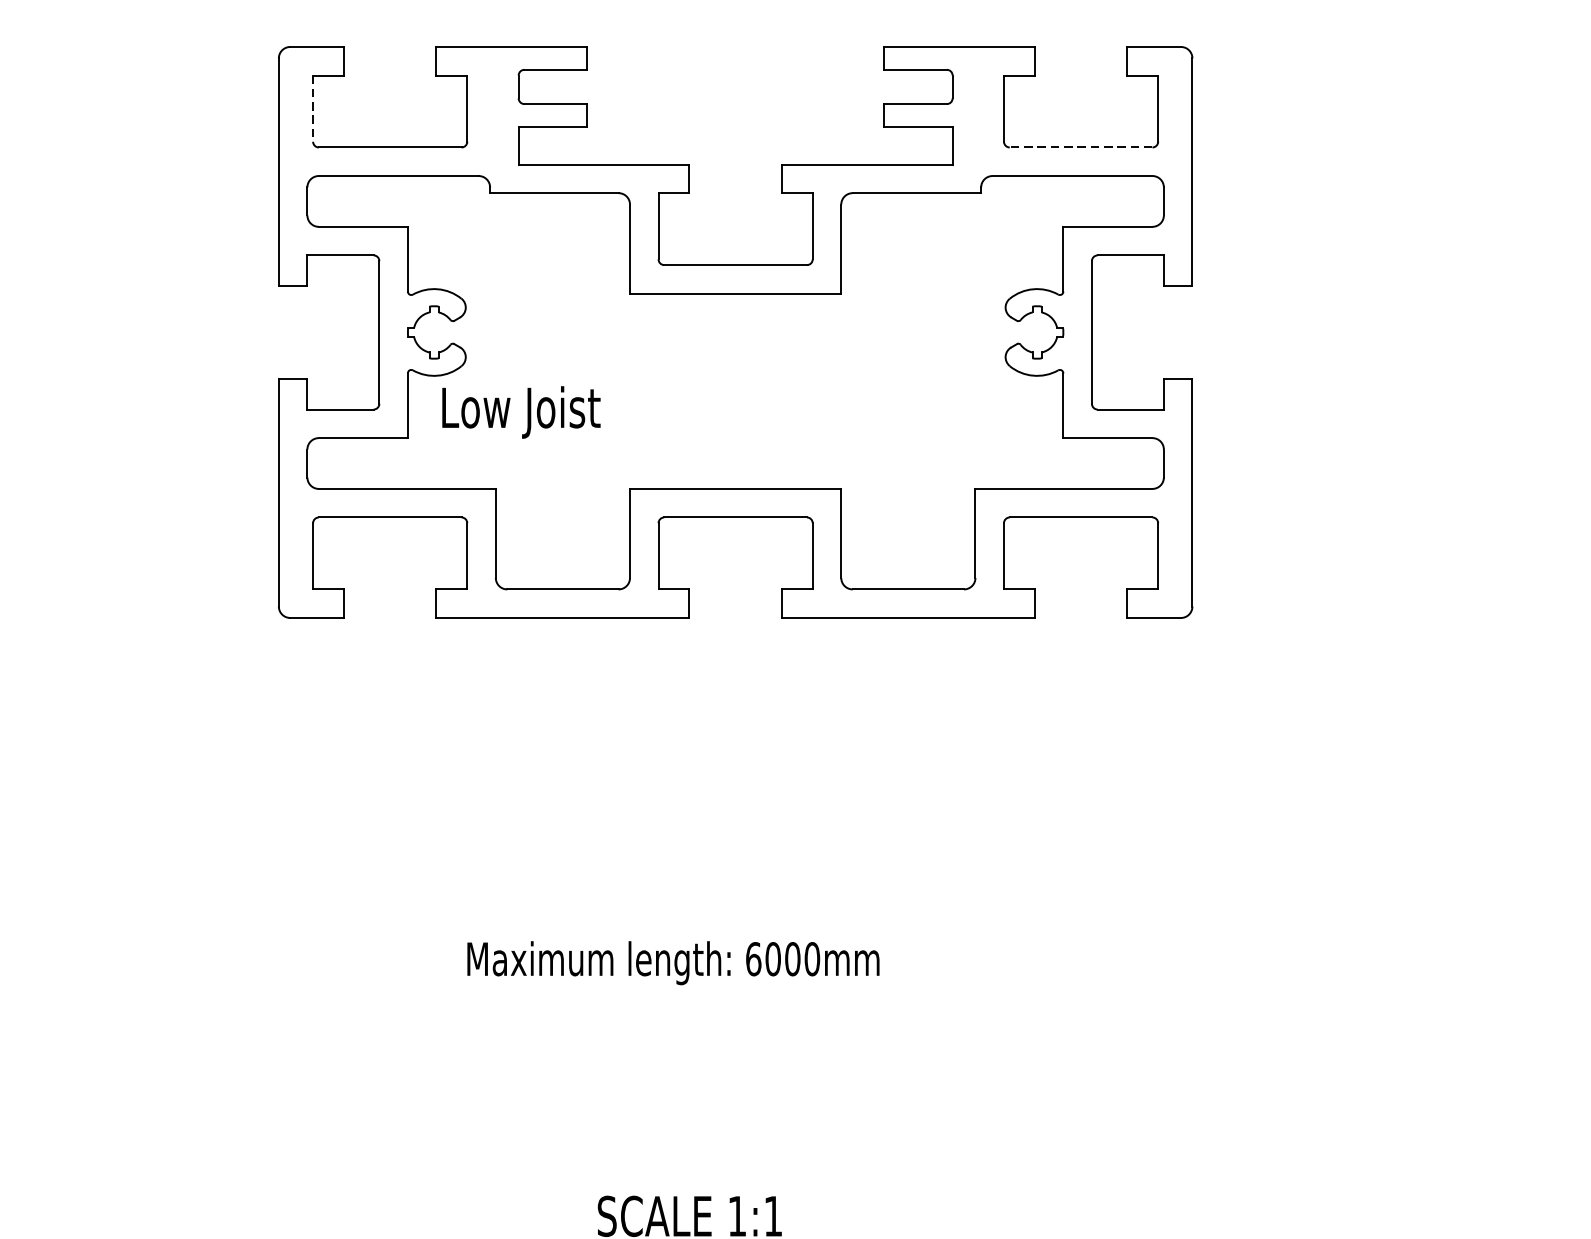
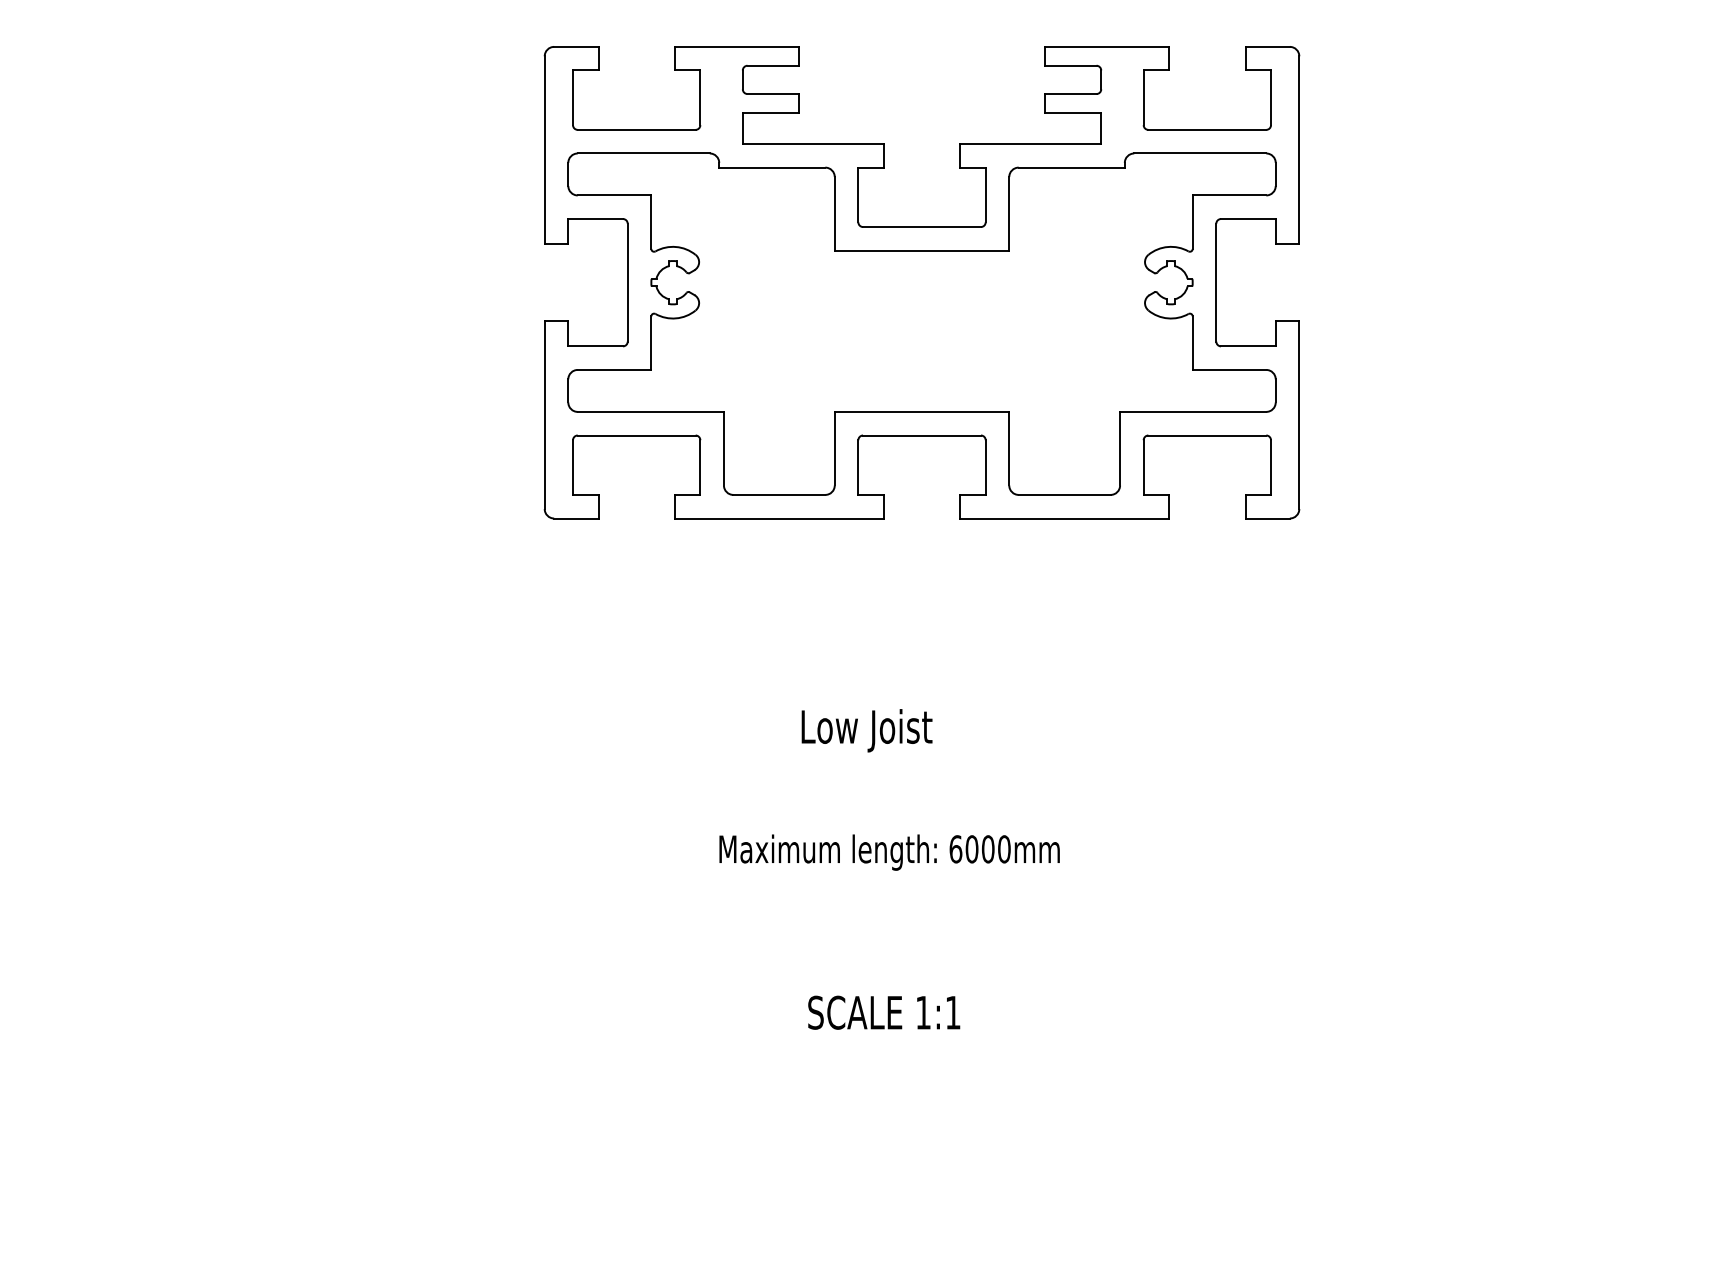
line: (313, 109) -> (573, 98), dashed -> solid
line: (1081, 147) -> (1207, 129), dashed -> solid
text: (520, 412) -> (866, 730), moved
text: (673, 963) -> (889, 852), moved

